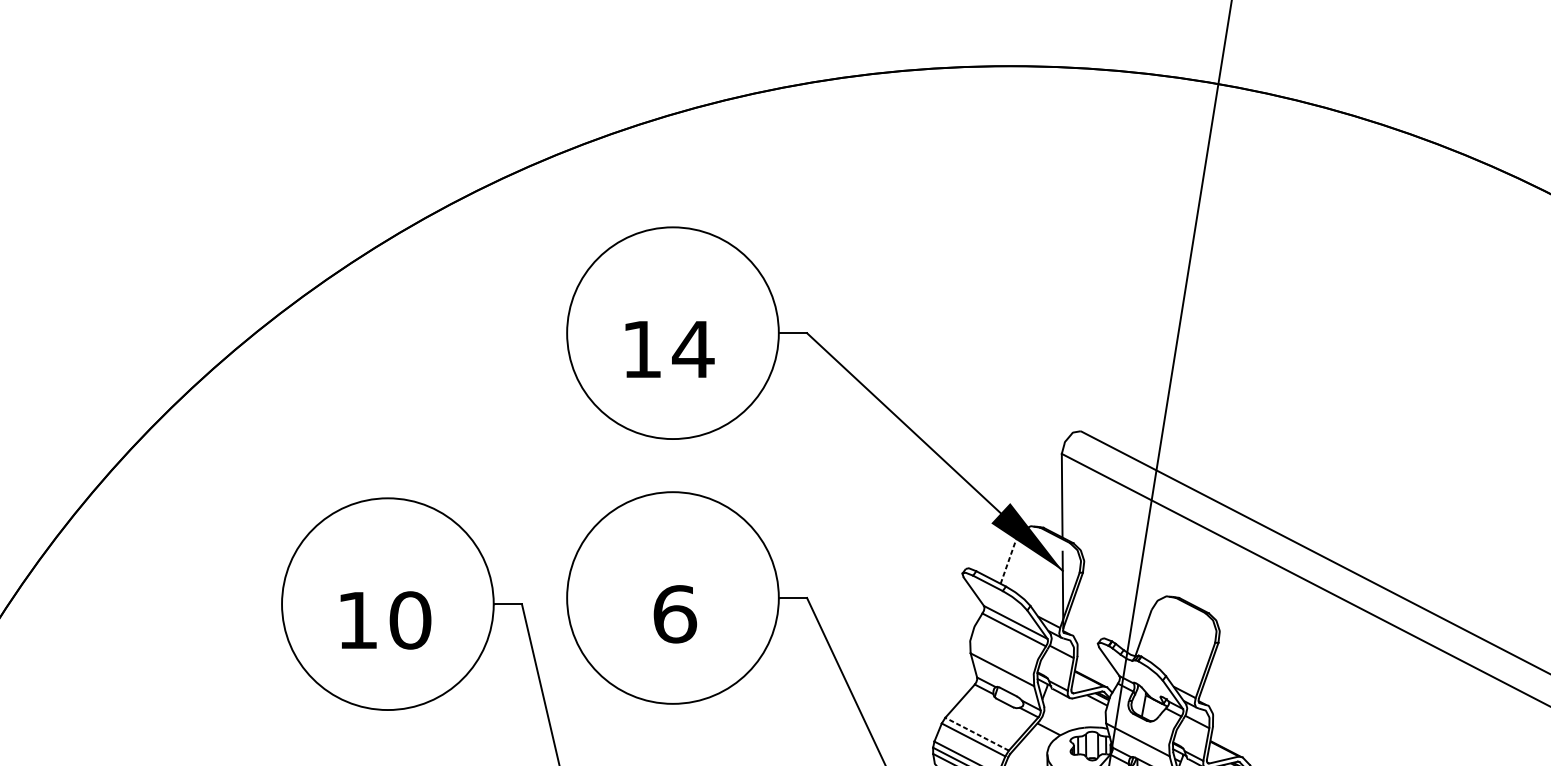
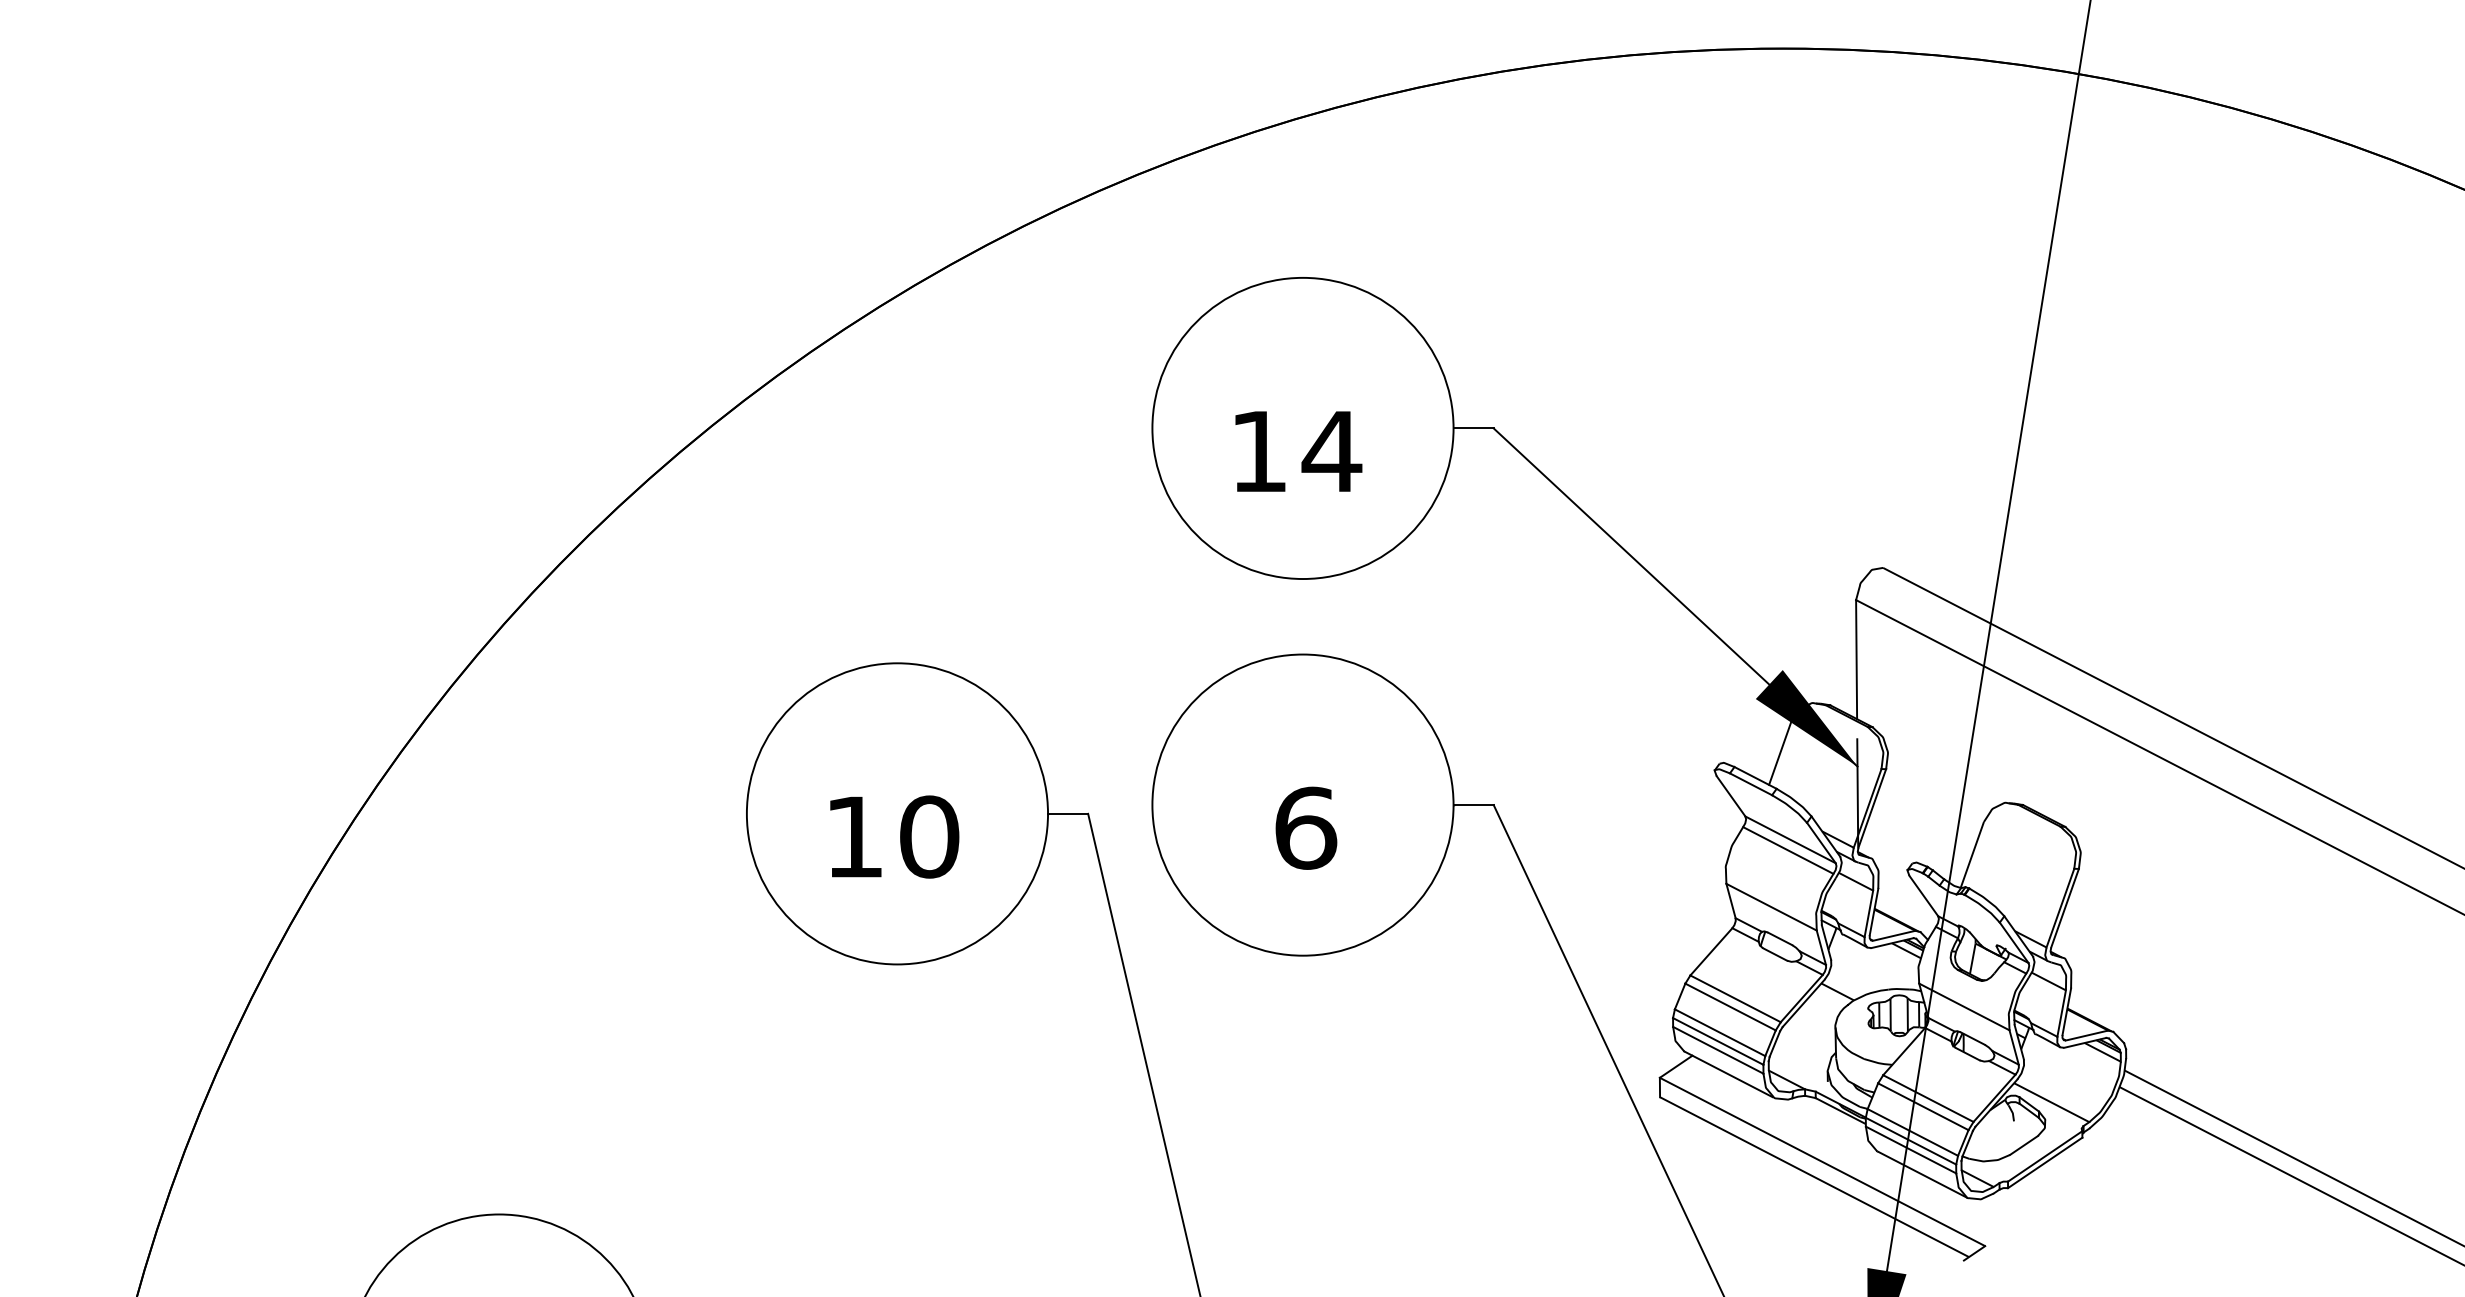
line: (1008, 561) -> (1780, 753), dashed -> solid
line: (977, 733) -> (1735, 998), dashed -> solid

